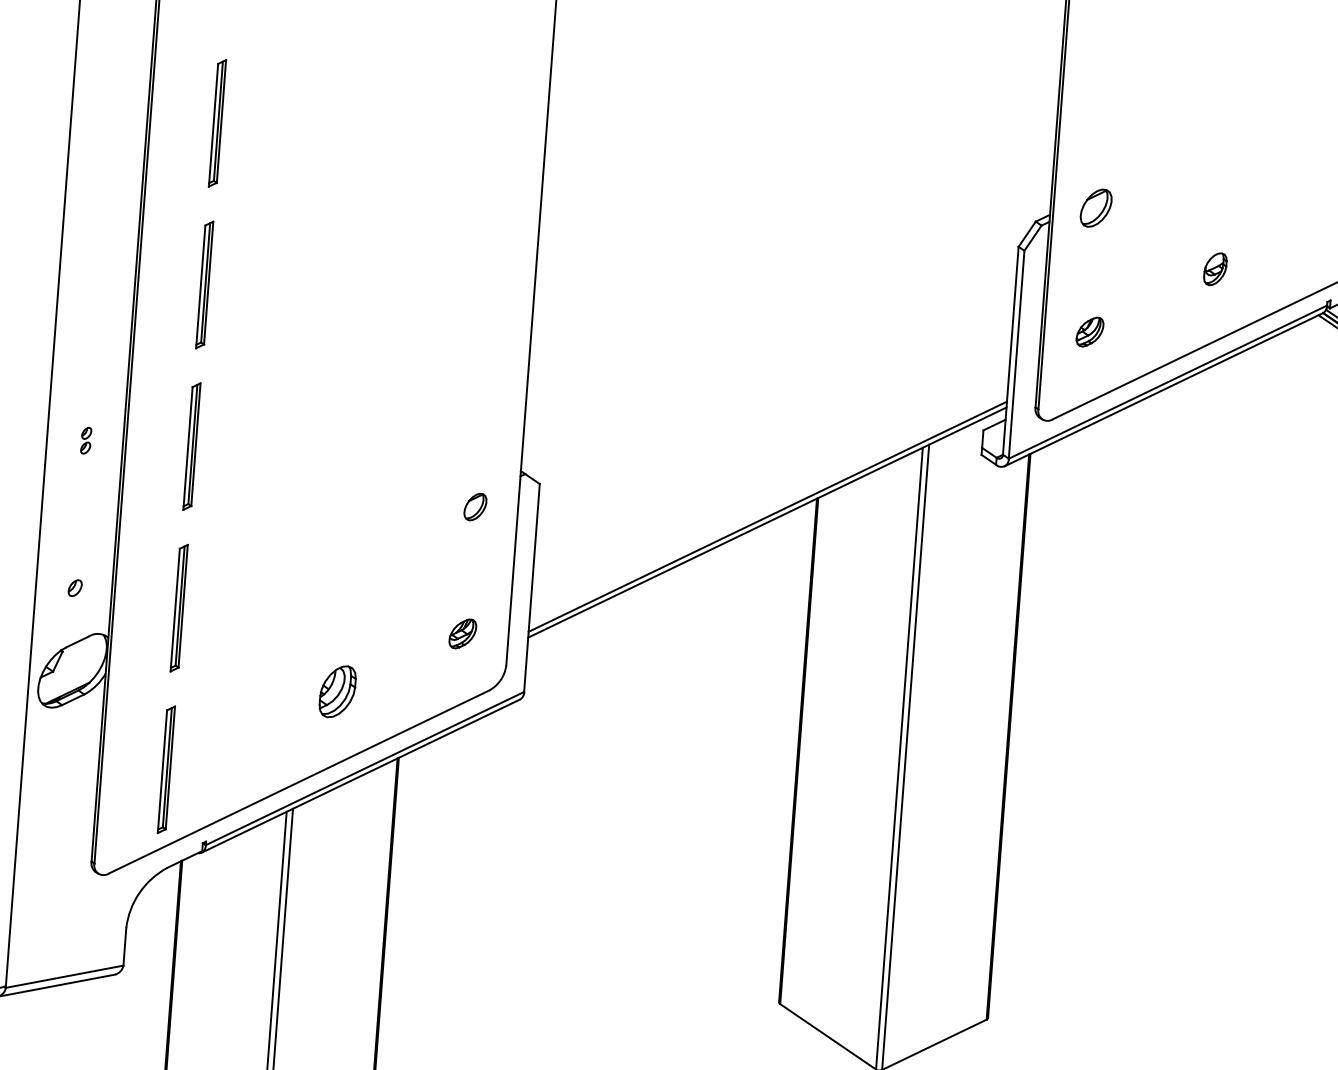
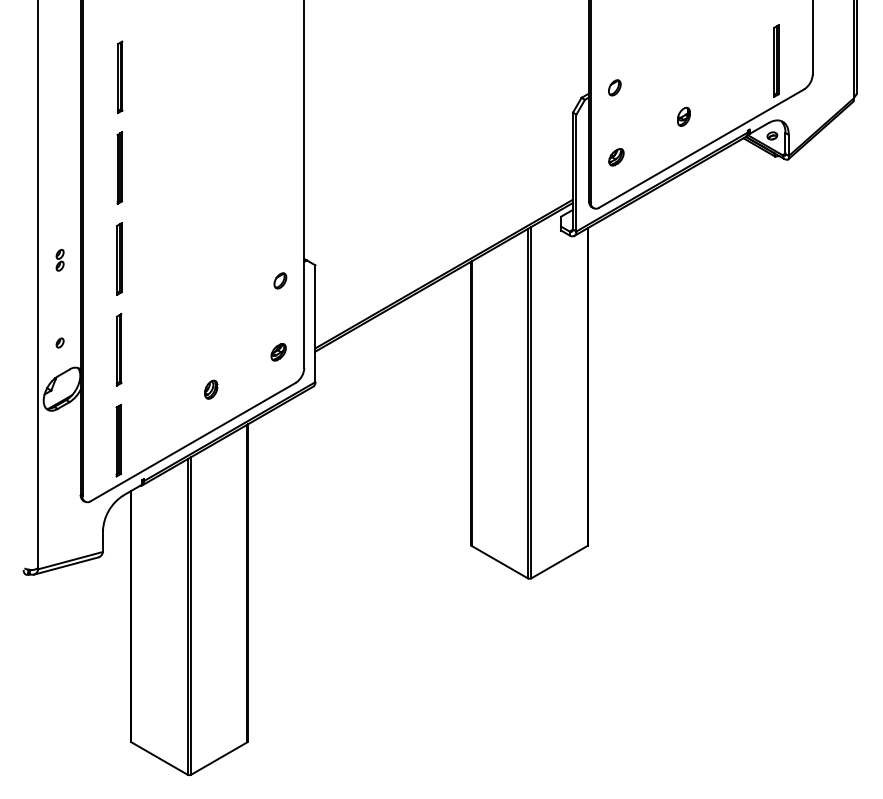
part: (1095, 207) -> (614, 87), size x0.71
part: (85, 439) -> (59, 259), size x1.43
part: (338, 691) -> (211, 389), size x0.62

